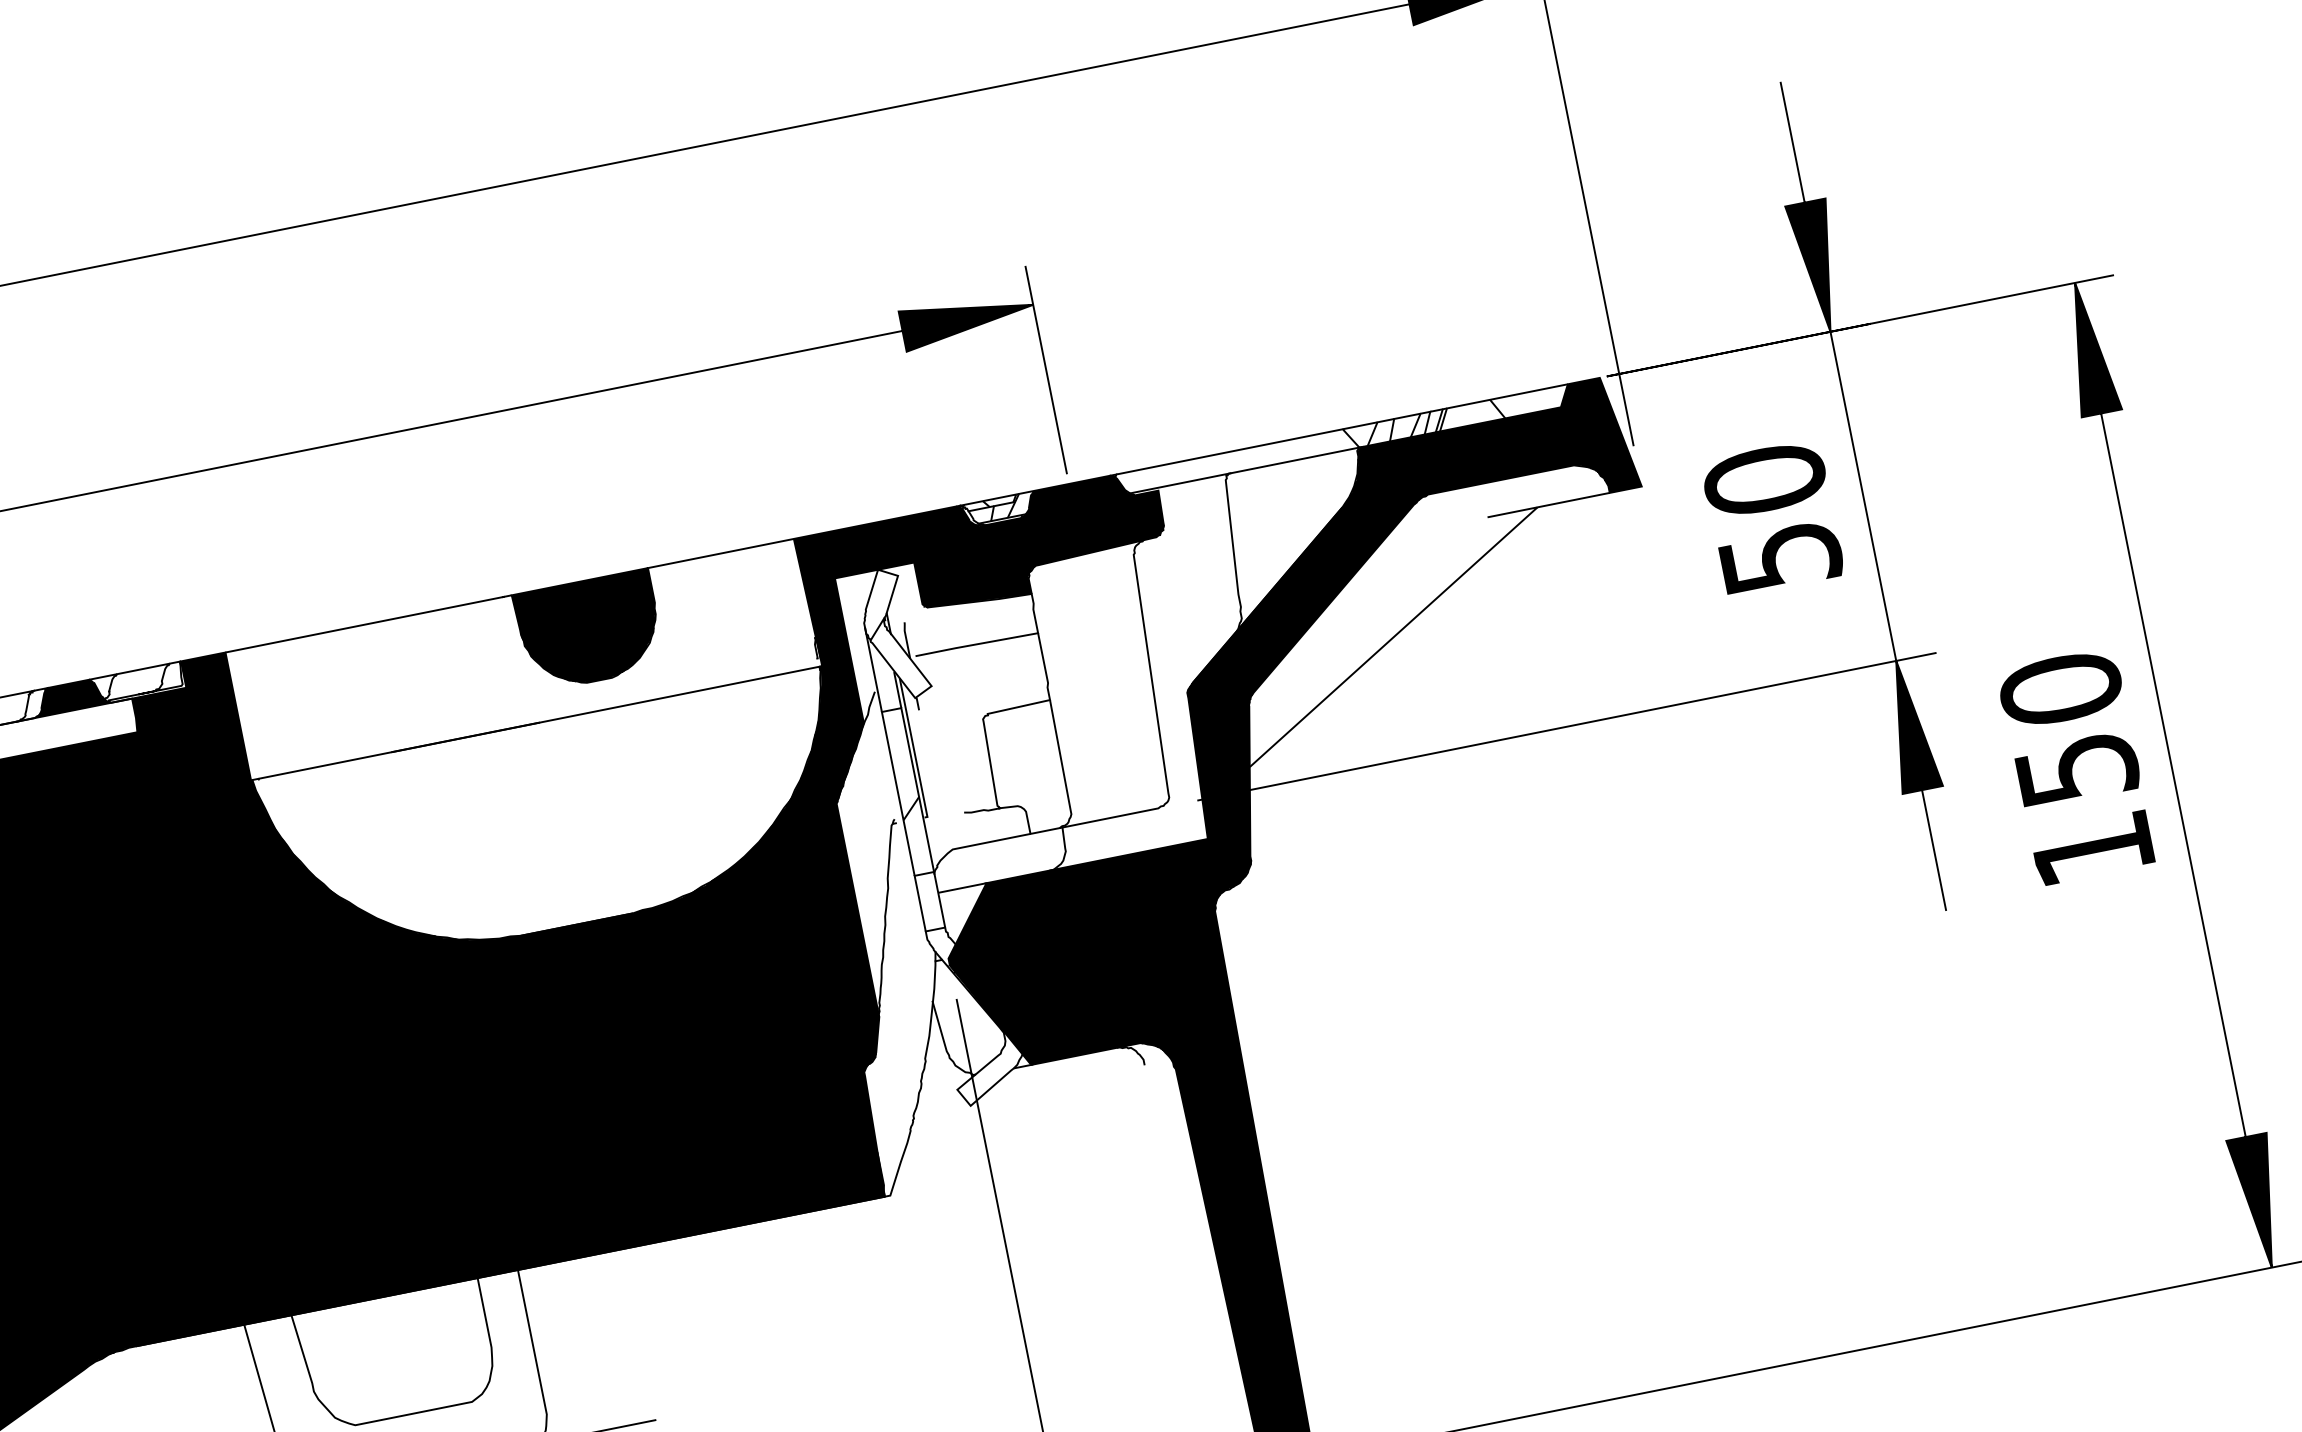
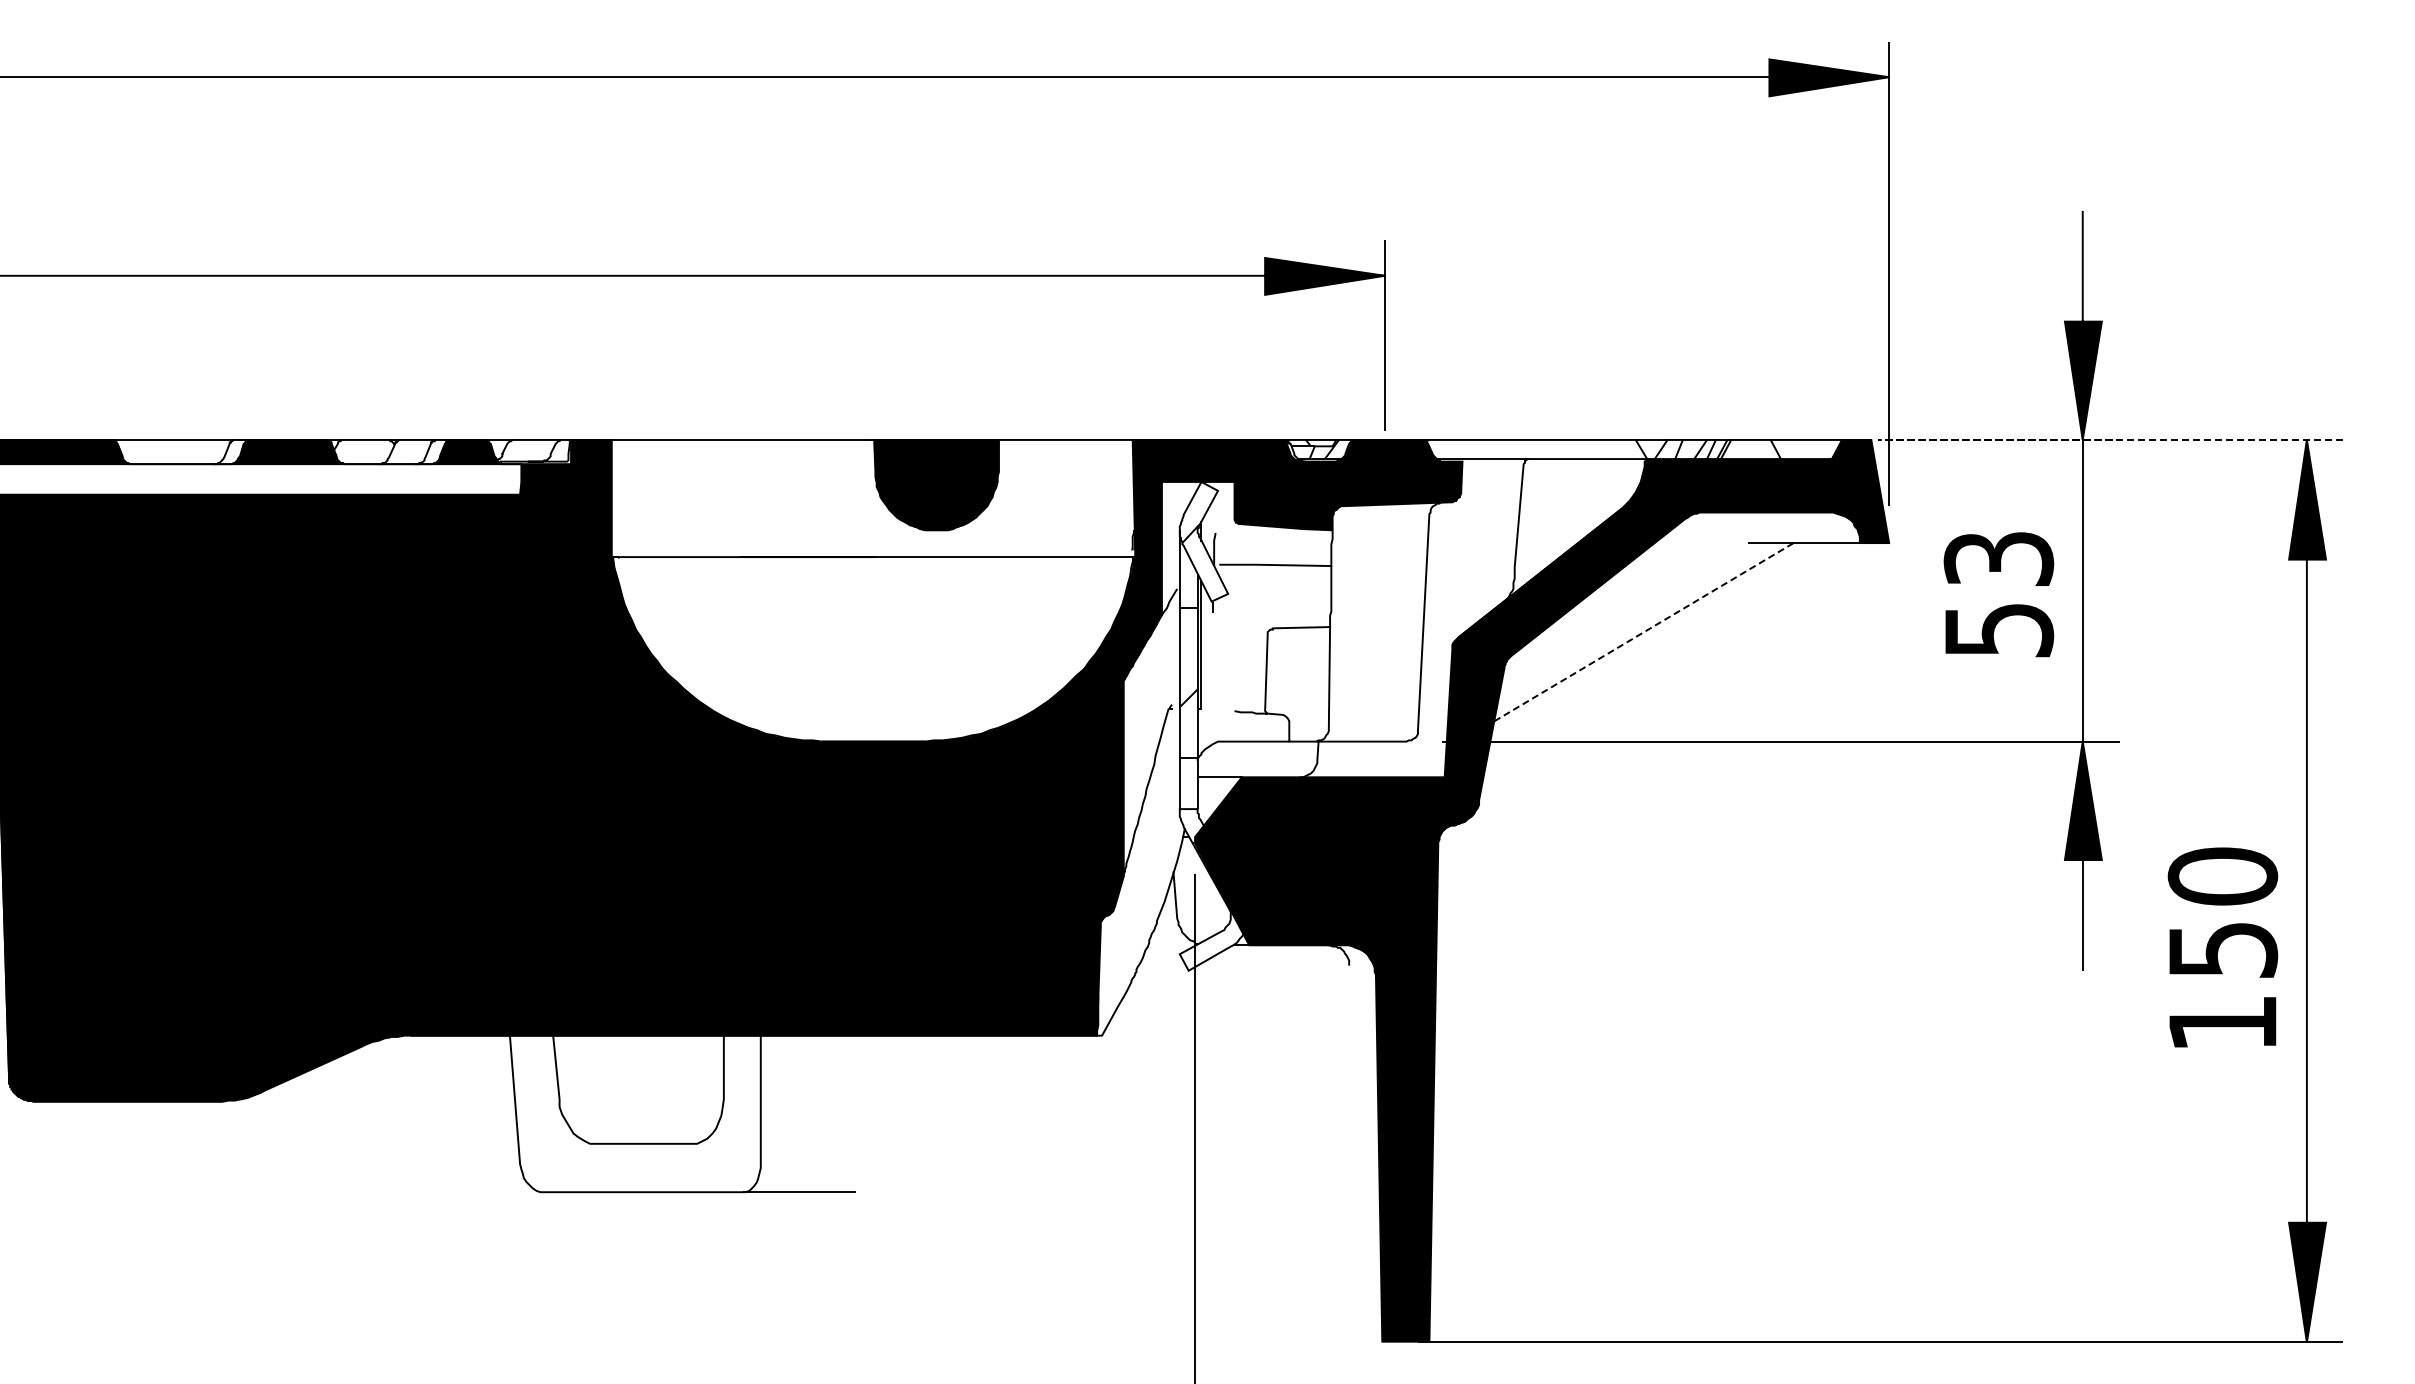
line: (1727, 351) -> (1988, 439), solid -> dashed
text: (1764, 479) -> (1998, 558), 50 -> 53
line: (1394, 636) -> (1644, 631), solid -> dashed
text: (2075, 766) -> (2222, 947), moved

